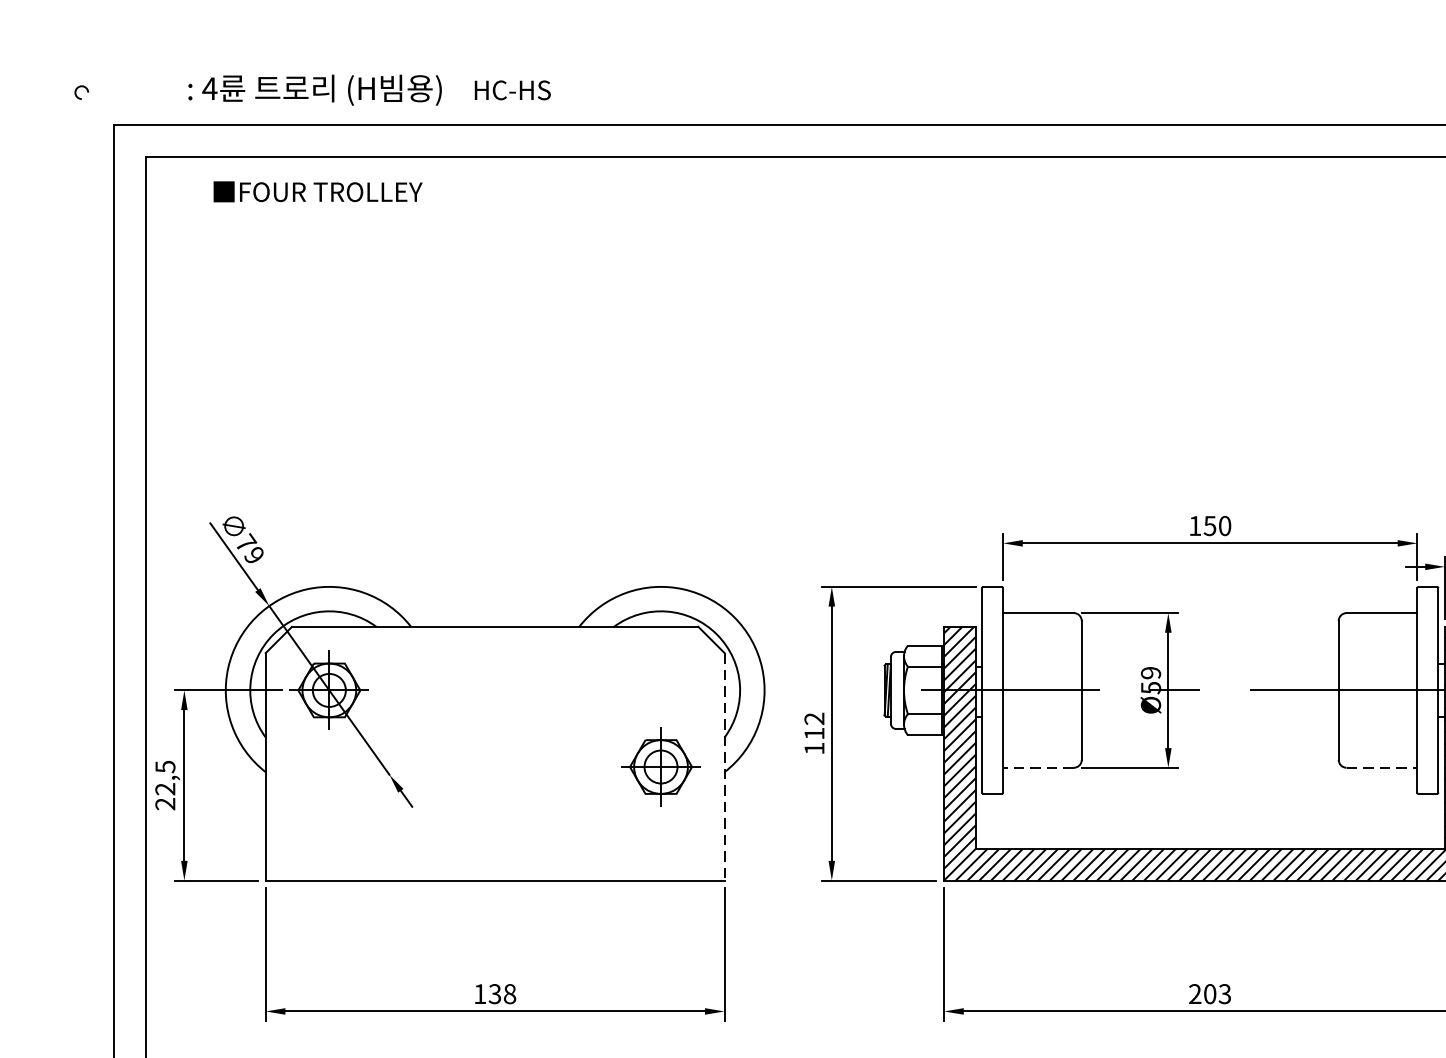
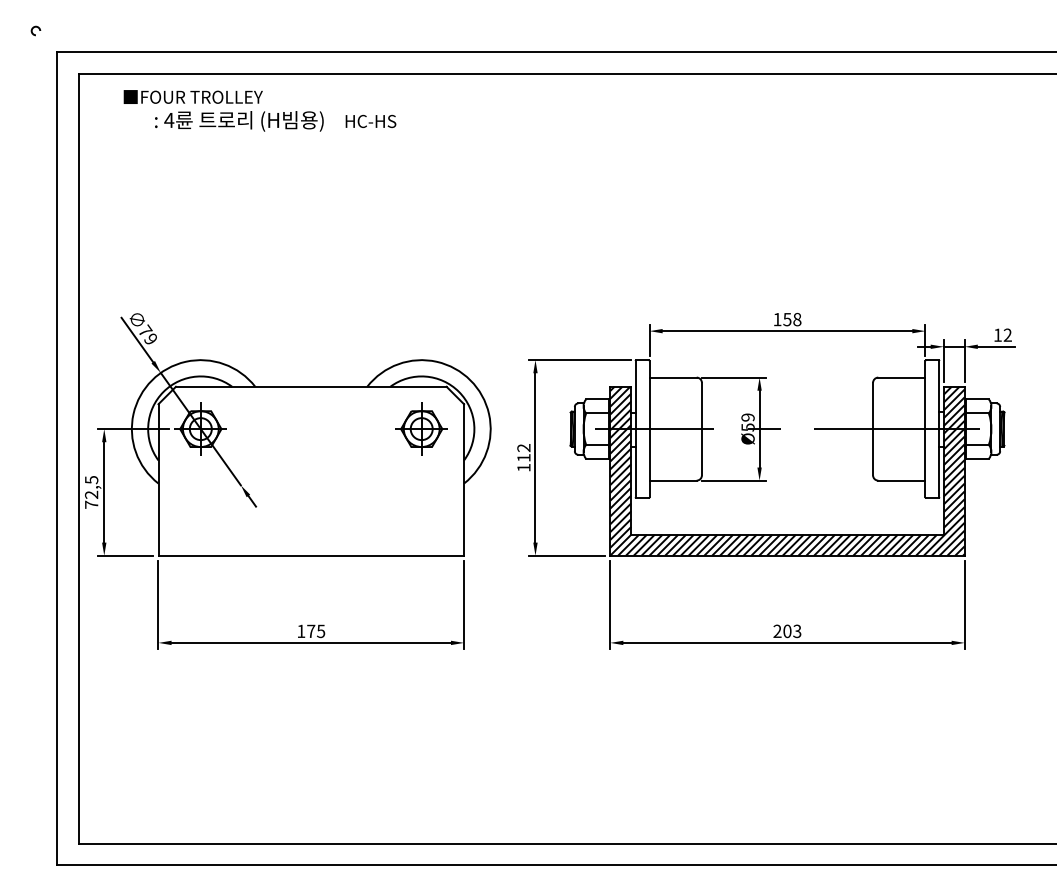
text: (369, 90) -> (275, 121), moved
text: (1225, 525) -> (797, 319), 150 -> 158
part: (660, 766) -> (421, 428), moved
line: (725, 766) -> (464, 479), dashed -> solid
line: (1039, 767) -> (673, 480), dashed -> solid
line: (1381, 767) -> (901, 480), dashed -> solid
text: (165, 803) -> (91, 504), 22,5 -> 72,5
text: (503, 994) -> (316, 631), 138 -> 175

